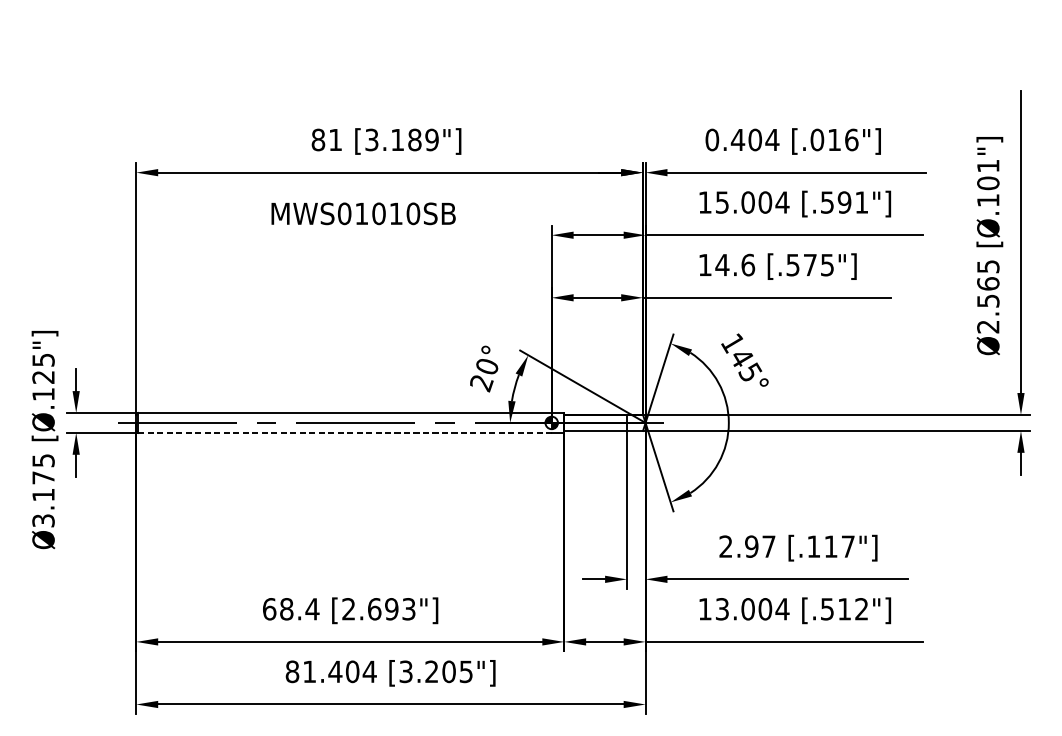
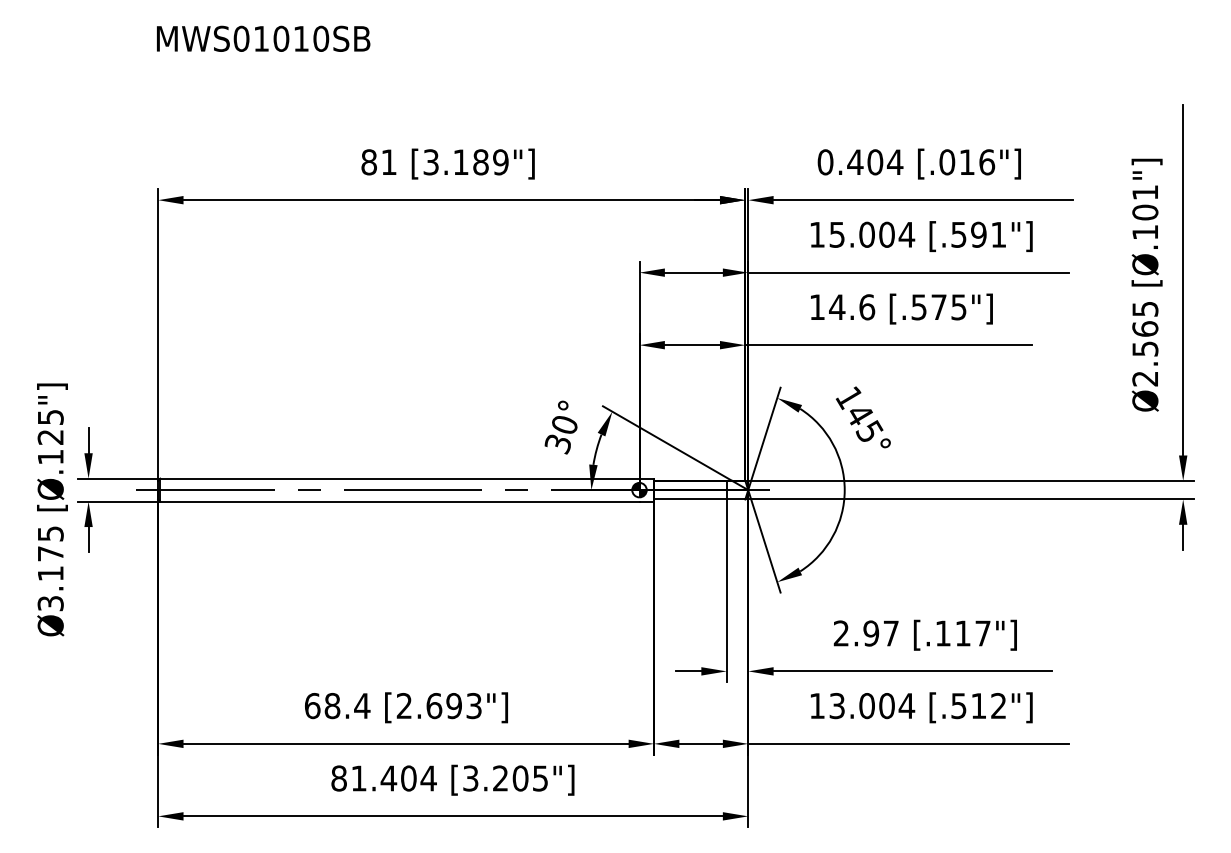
text: (363, 213) -> (263, 38), moved
text: (481, 383) -> (558, 444), 20° -> 30°
line: (344, 432) -> (399, 501), dashed -> solid

